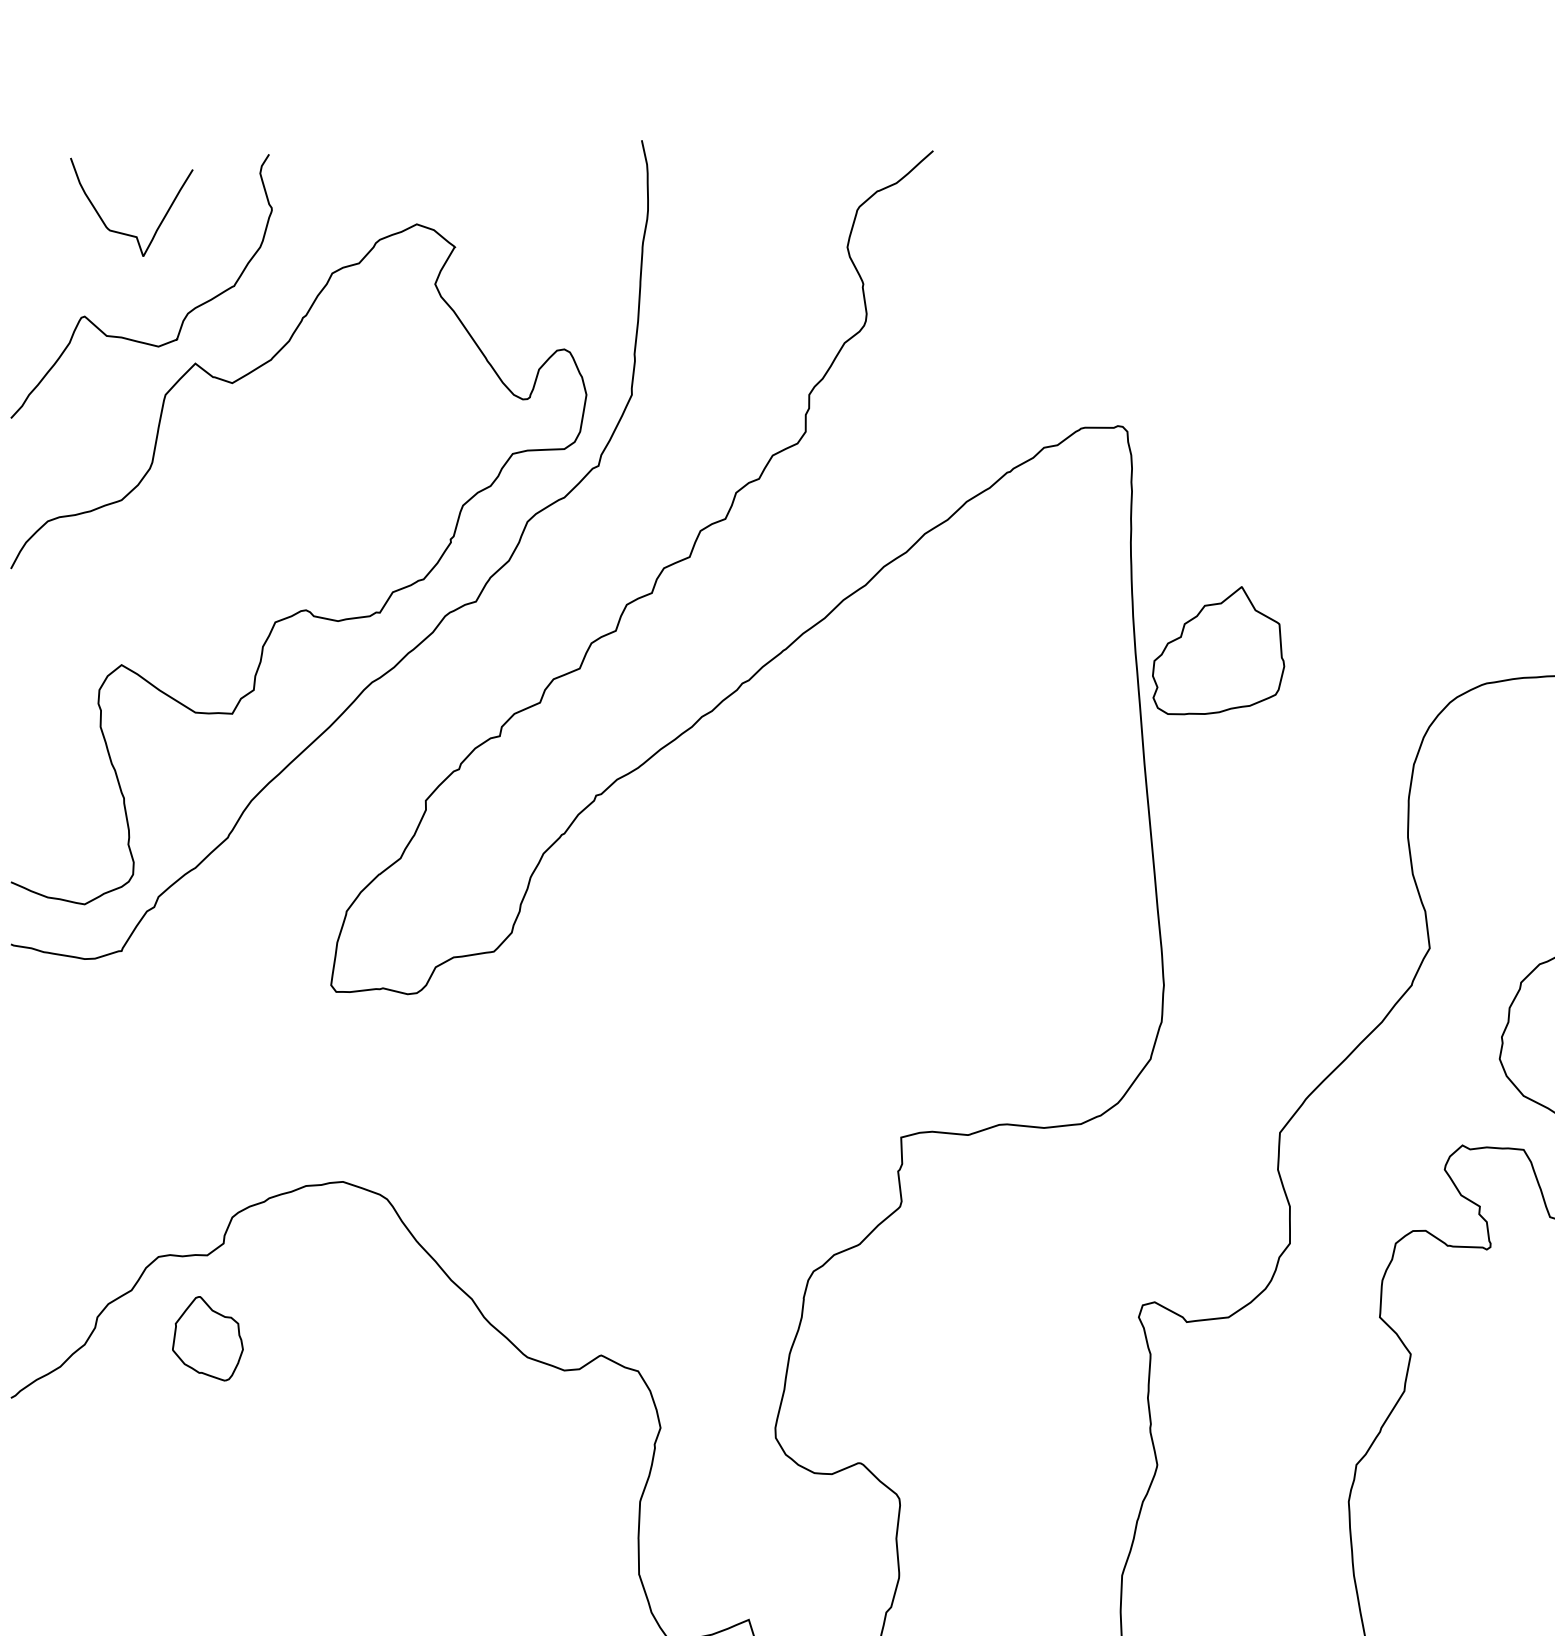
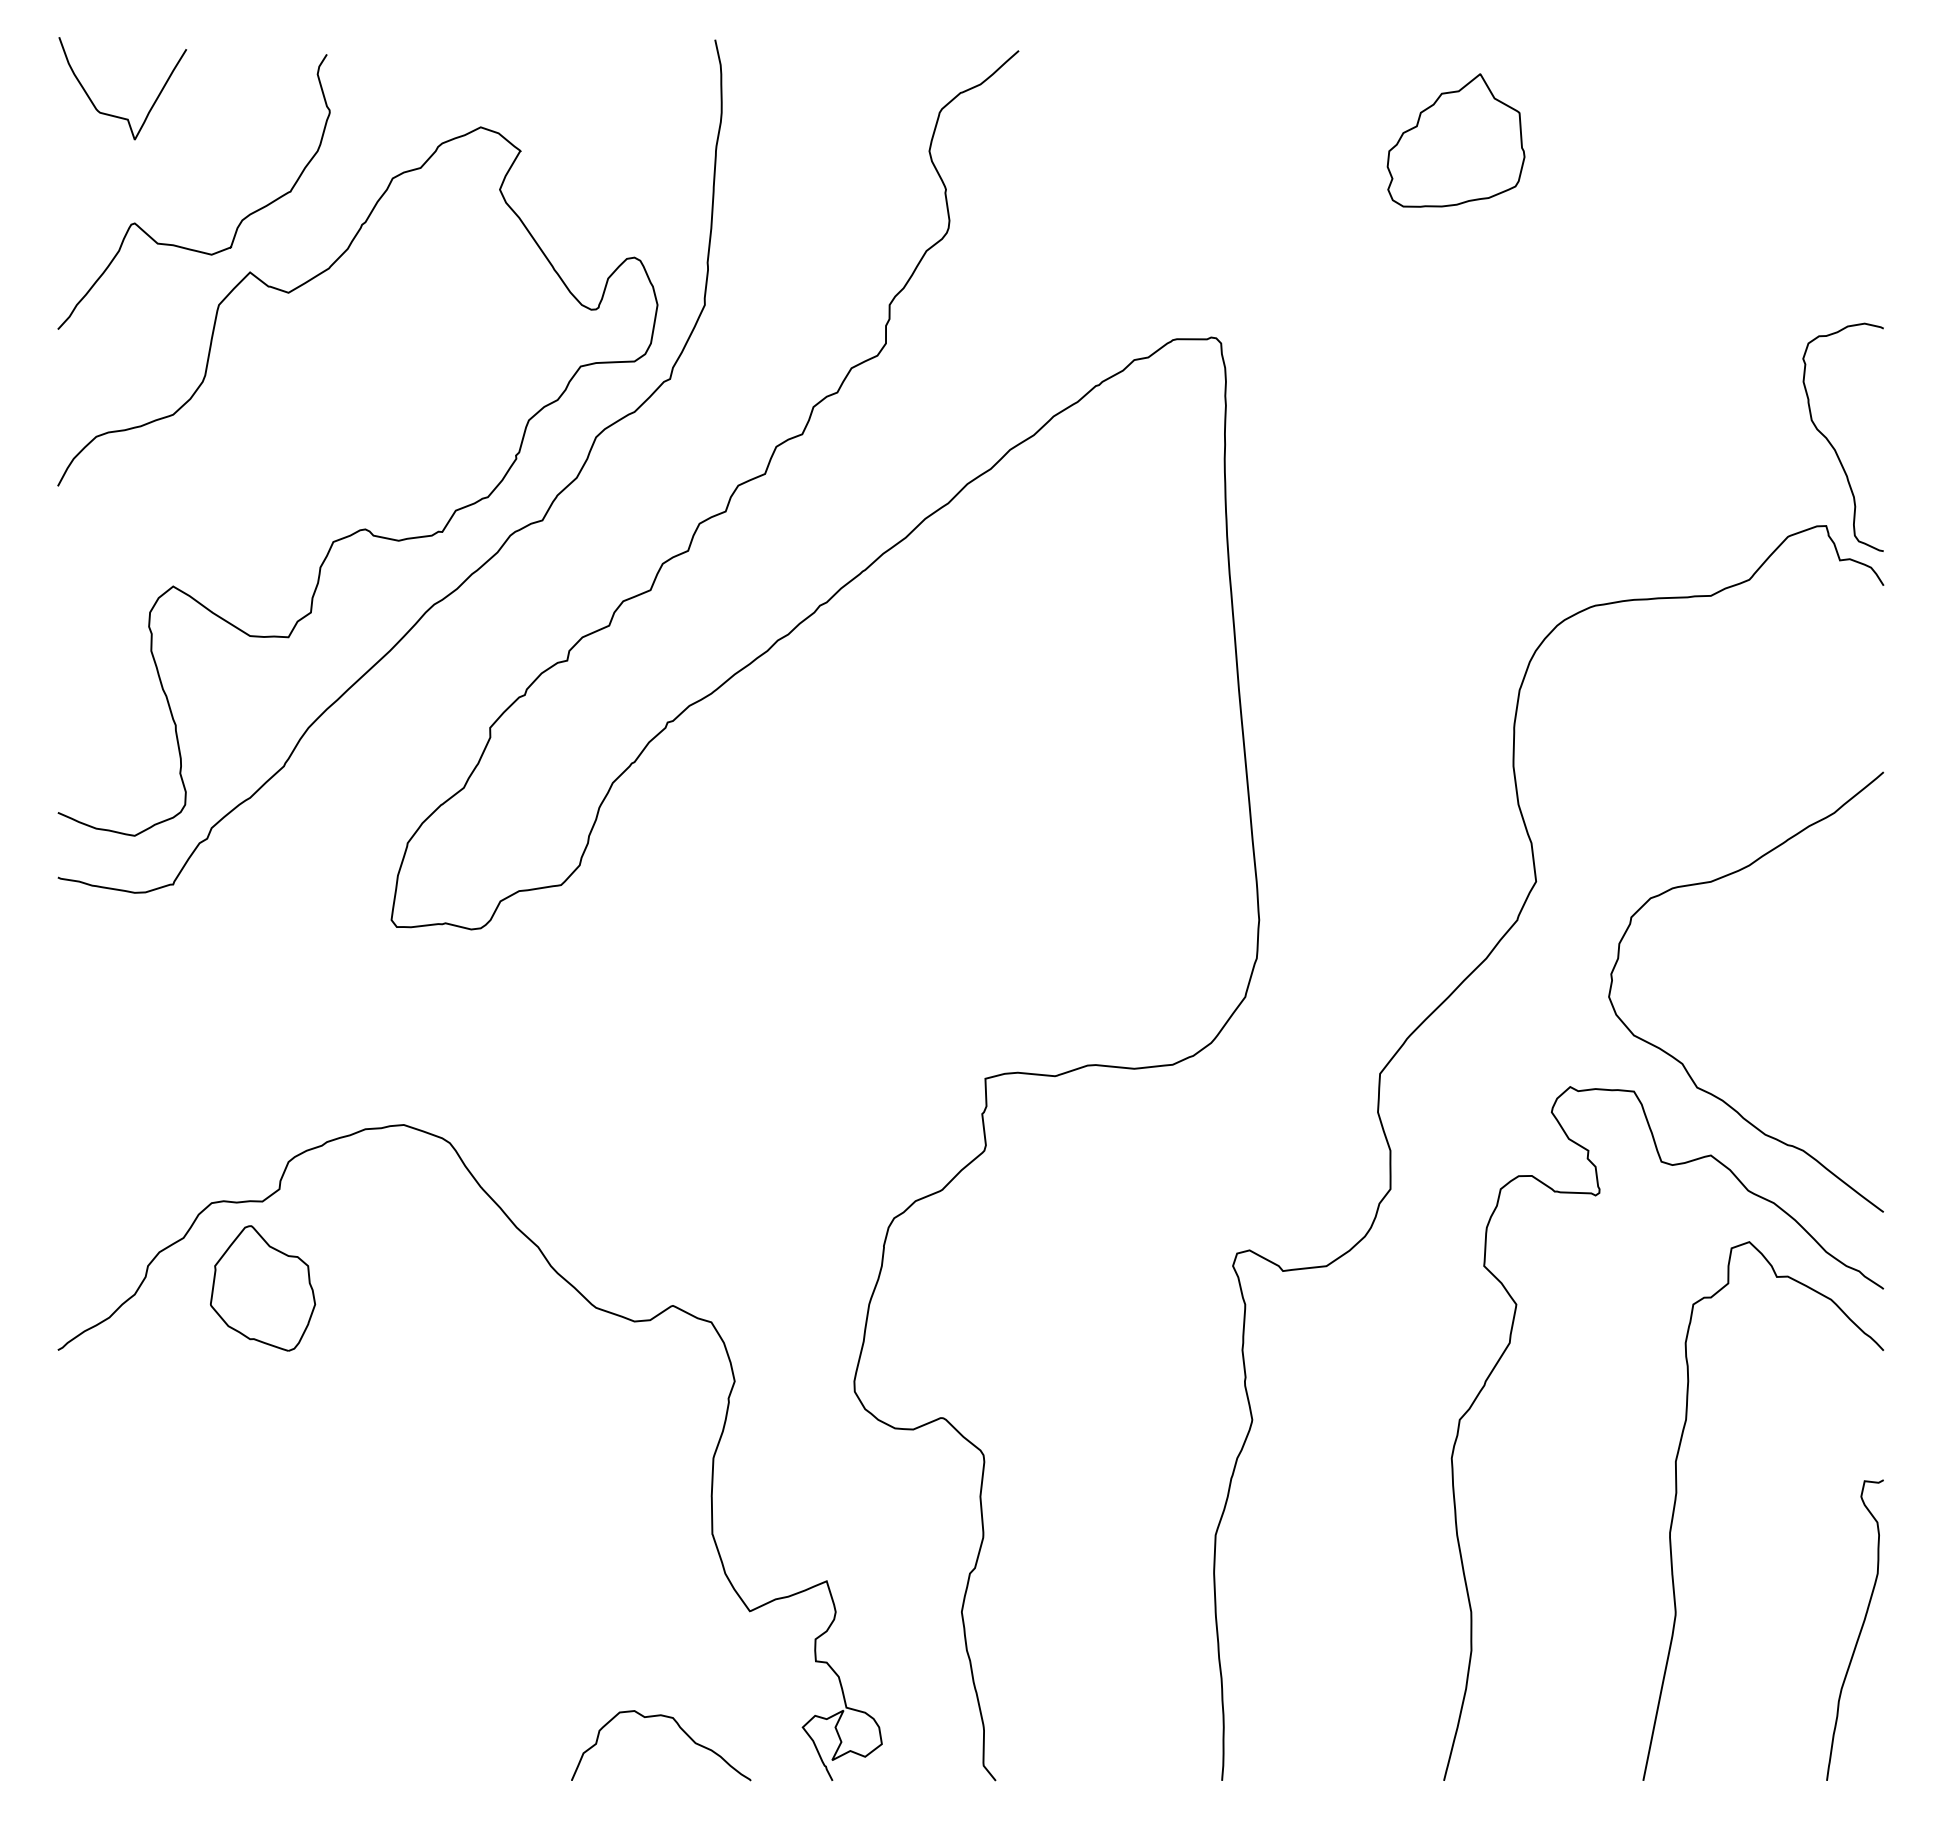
curve: (125, 233) -> (116, 115), moved
part: (1217, 650) -> (1455, 140), moved
part: (208, 1338) -> (263, 1288), size x1.43

